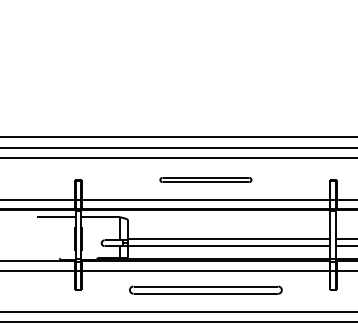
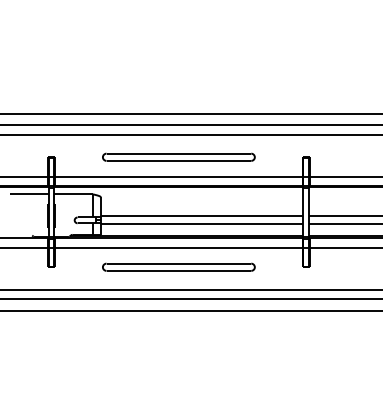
part: (205, 179) -> (178, 156), size x1.67

